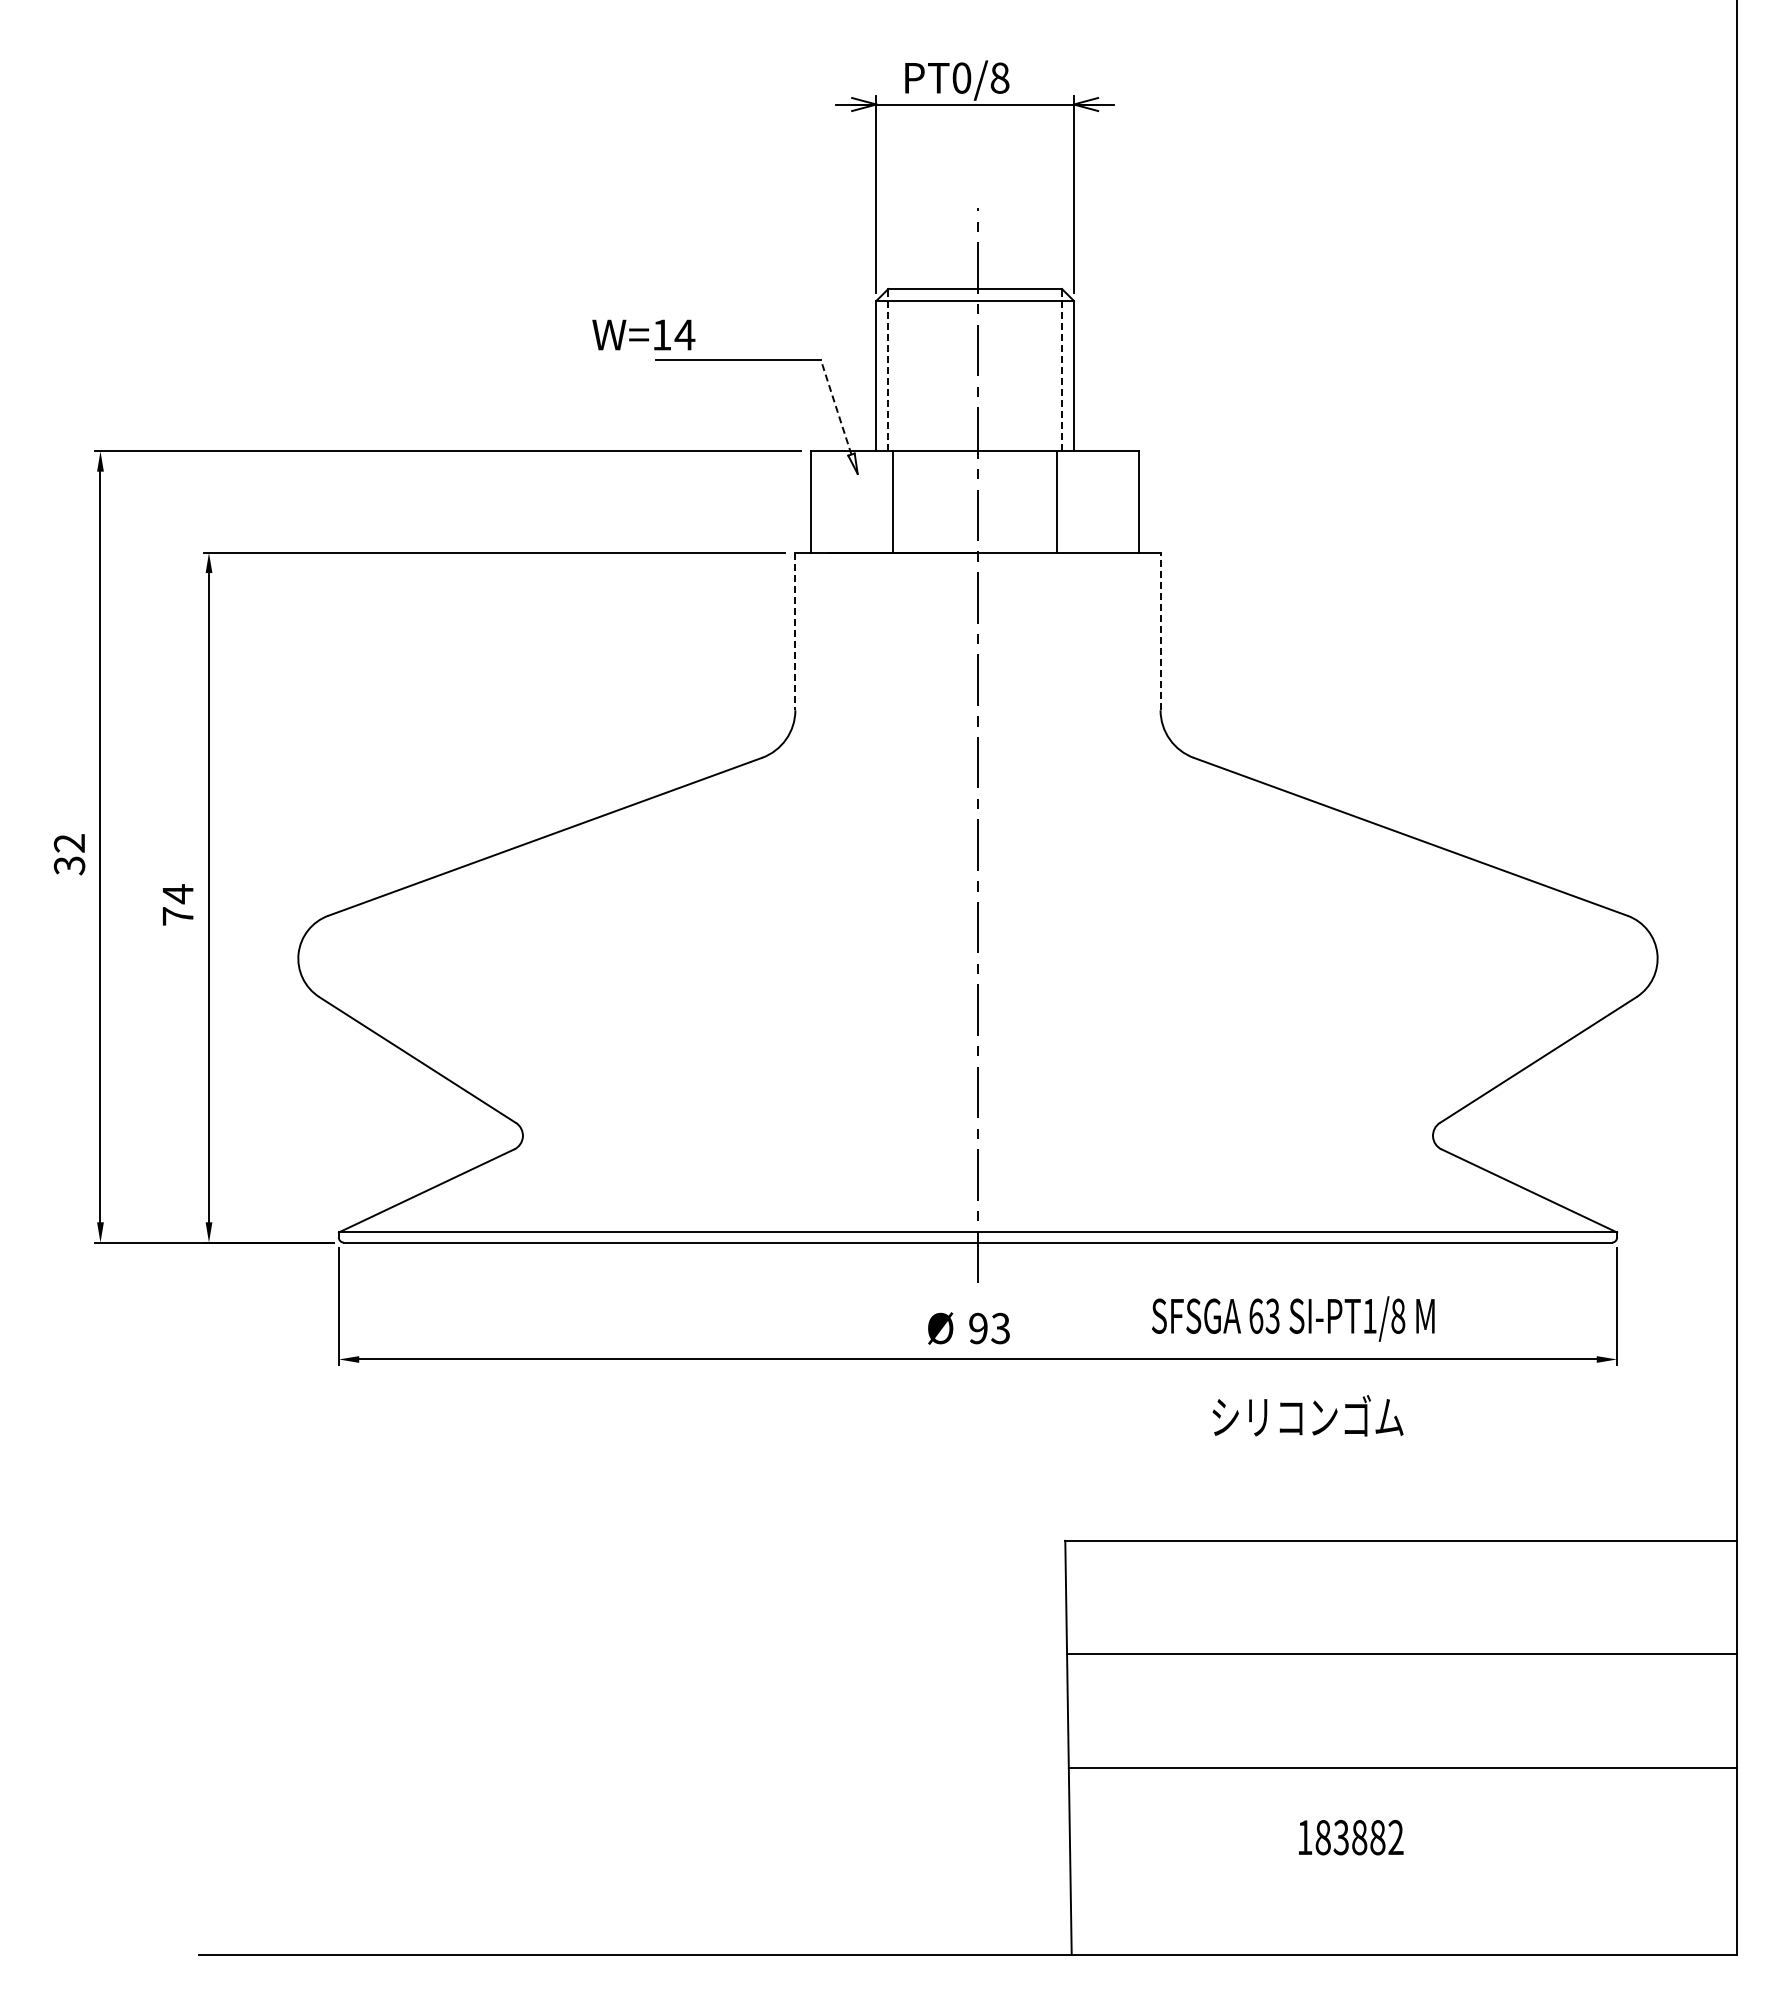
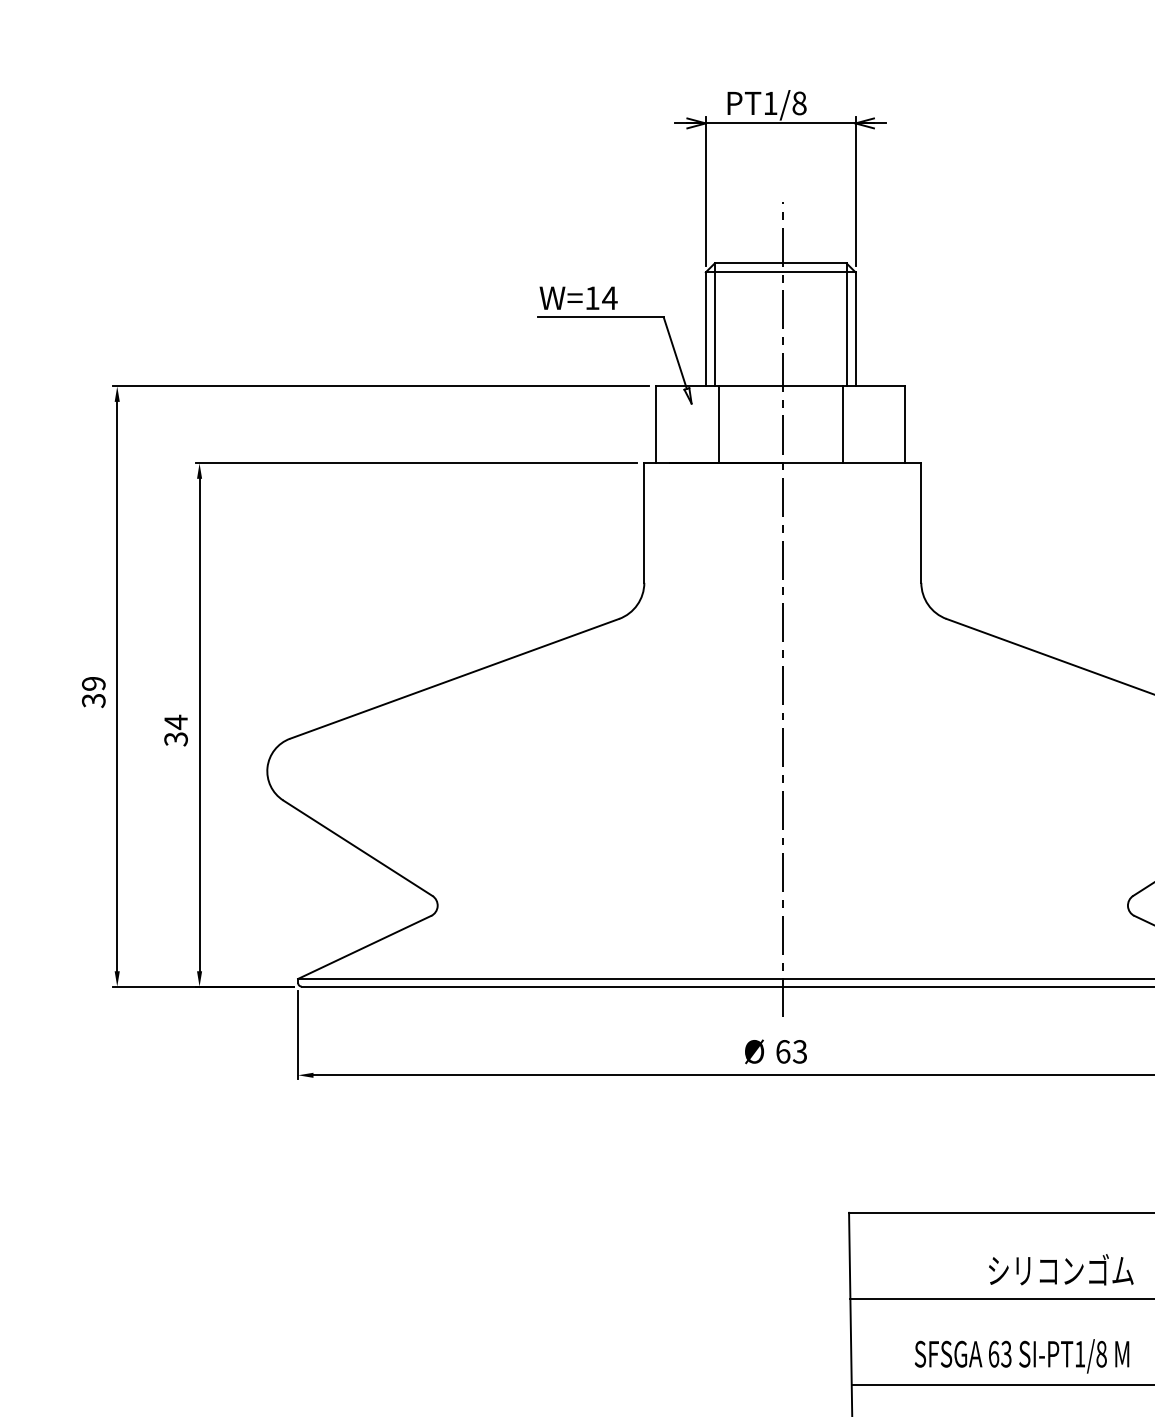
text: (961, 77) -> (770, 102), PT0/8 -> PT1/8
text: (643, 334) -> (578, 297), moved
line: (888, 369) -> (714, 324), dashed -> solid
line: (1062, 369) -> (846, 324), dashed -> solid
line: (836, 407) -> (675, 353), dashed -> solid
line: (795, 631) -> (644, 523), dashed -> solid
line: (1160, 631) -> (921, 523), dashed -> solid
text: (69, 843) -> (93, 683), 32 -> 39
text: (177, 916) -> (175, 739), 74 -> 34
text: (1293, 1318) -> (1022, 1355), moved
text: (978, 1328) -> (783, 1051), 93 -> 63
text: (1307, 1415) -> (1060, 1269), moved

